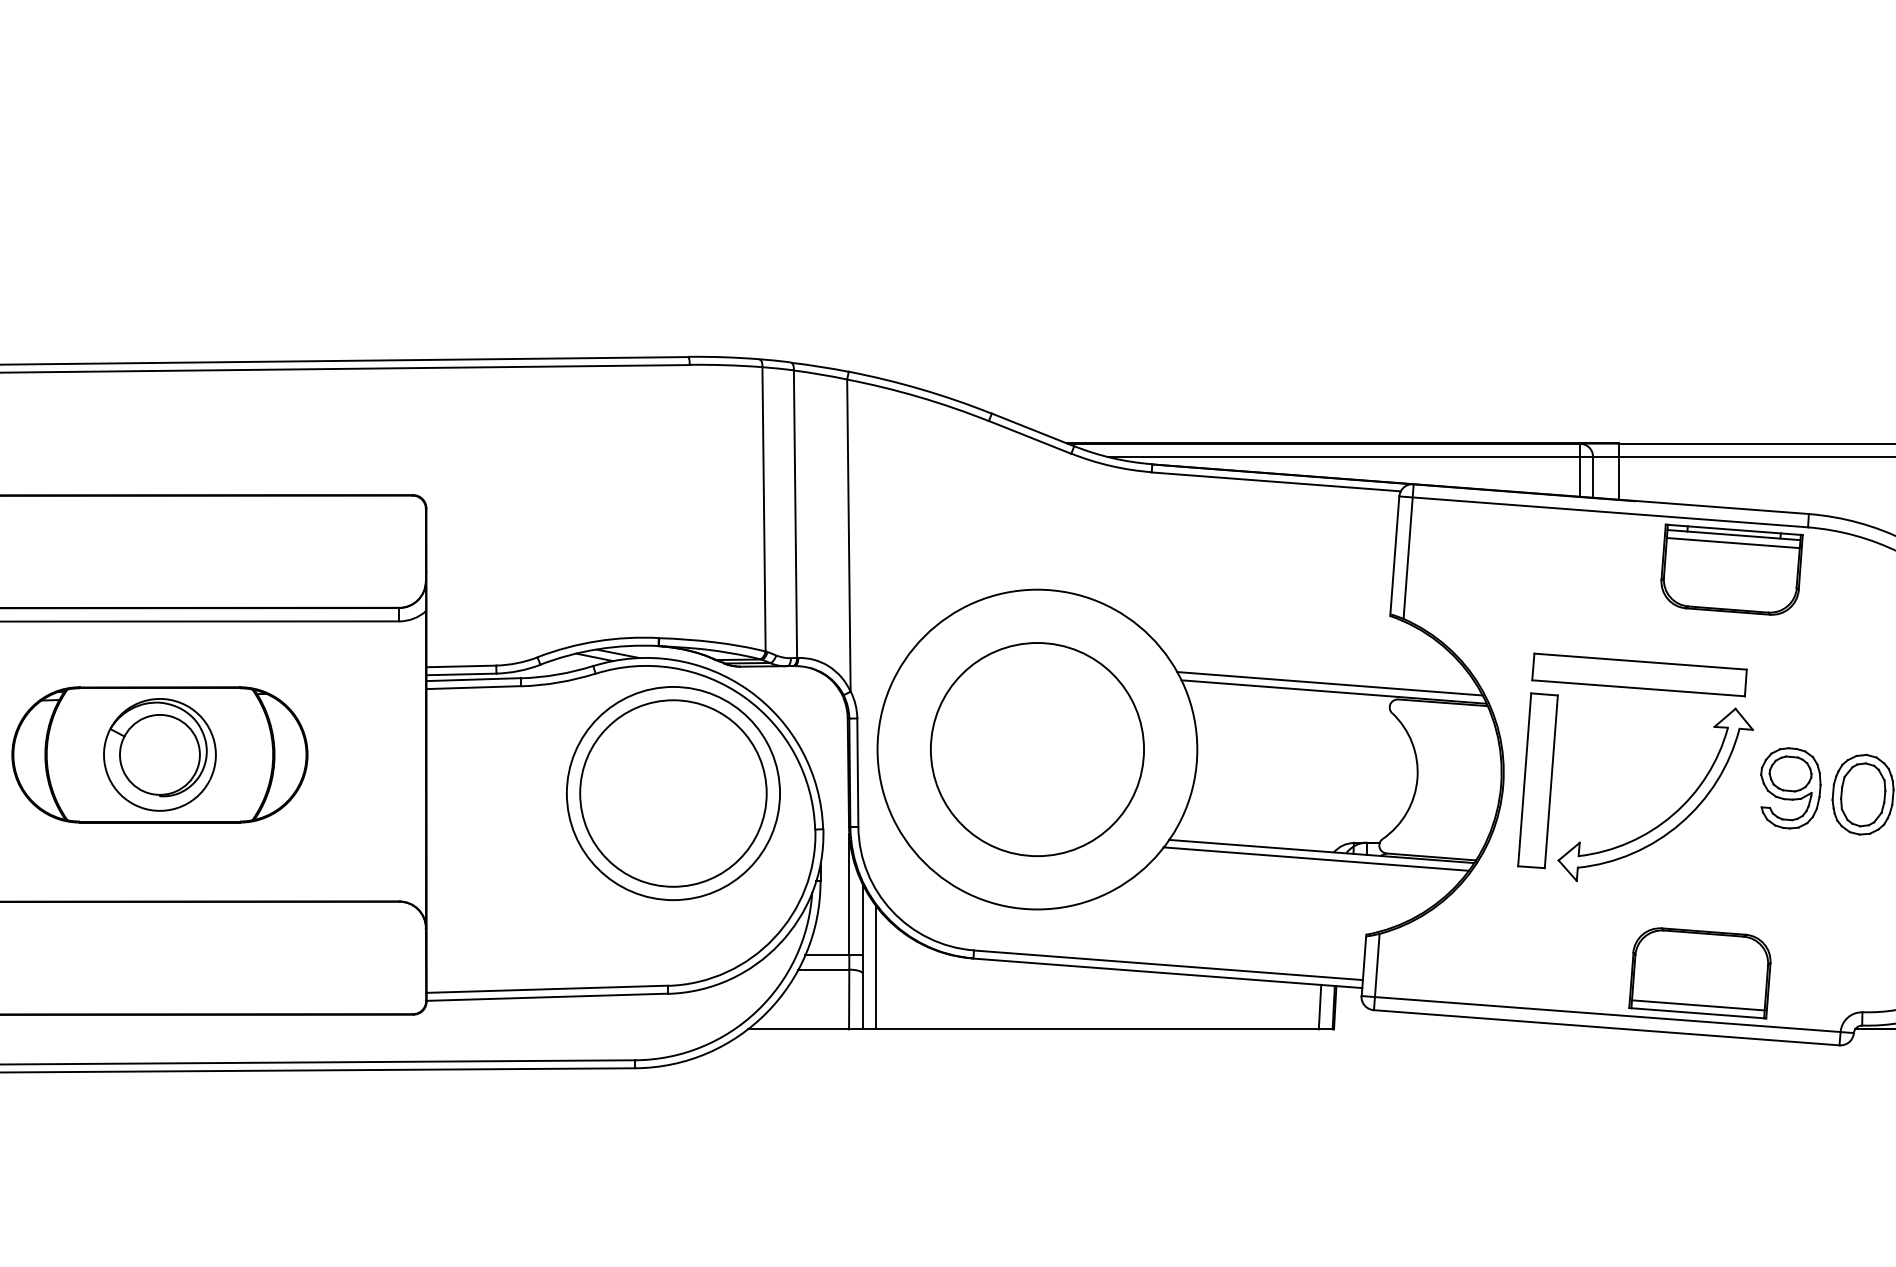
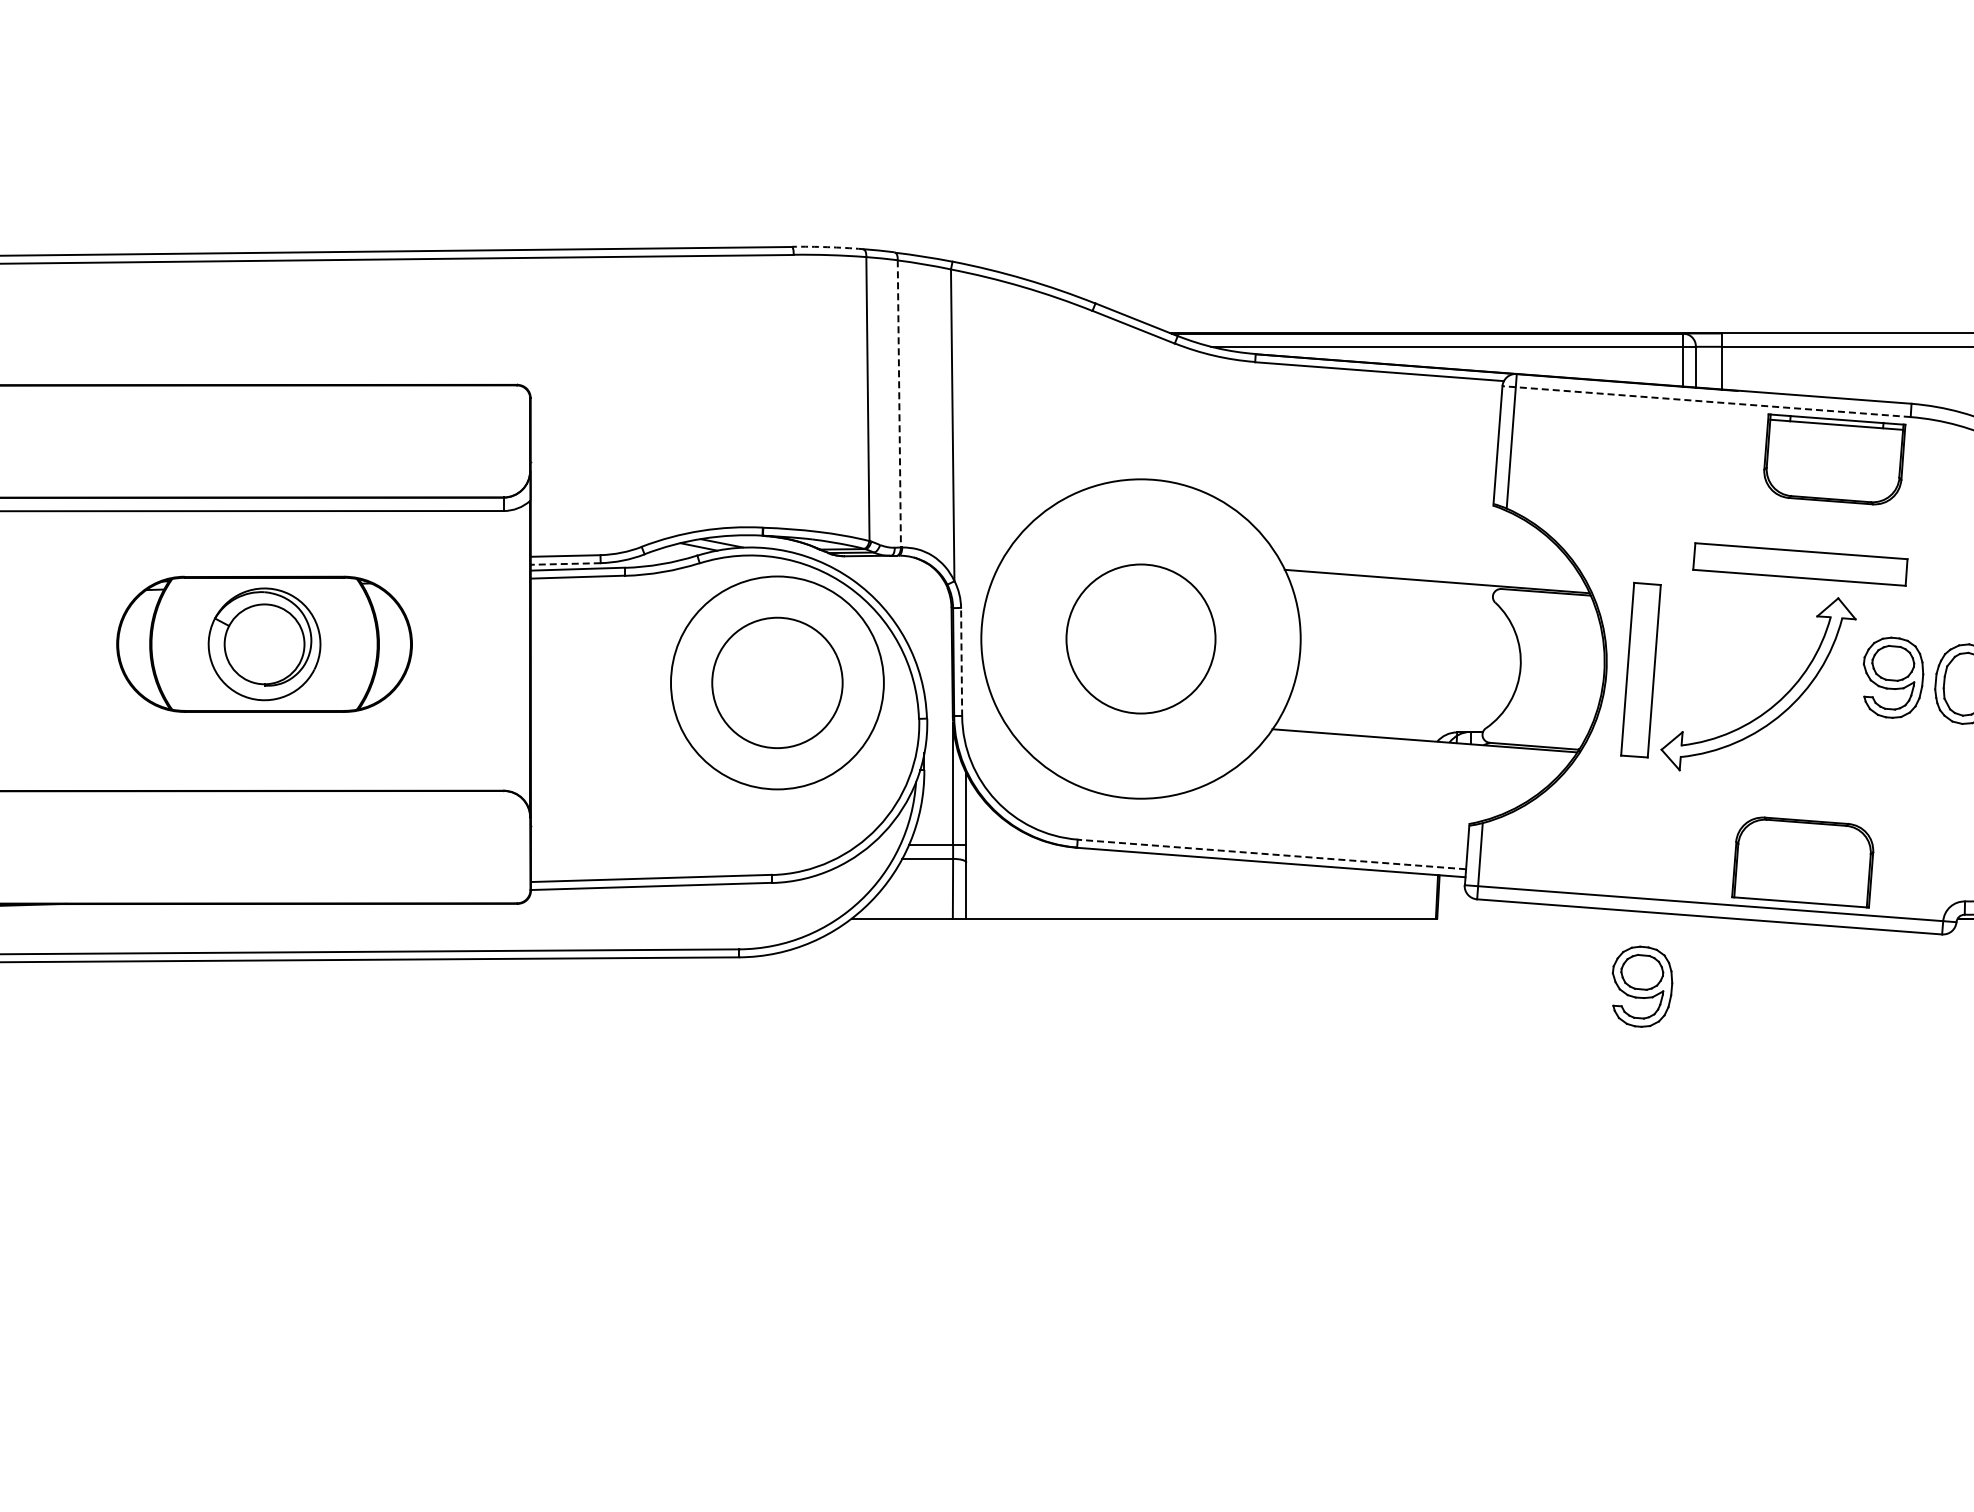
arc: (723, 357) -> (827, 247), solid -> dashed
line: (1603, 511) -> (1706, 401), solid -> dashed
line: (795, 513) -> (899, 403), solid -> dashed
line: (1732, 542) -> (1835, 432), removed
line: (461, 674) -> (565, 564), solid -> dashed
part: (1639, 674) -> (1800, 564), moved
line: (1329, 683) -> (1432, 573), removed
circle: (1036, 749) -> (1140, 638), size x0.7
line: (857, 772) -> (961, 661), solid -> dashed
circle: (673, 793) -> (777, 682), size x0.7
line: (1316, 859) -> (1419, 748), removed
line: (1168, 965) -> (1271, 854), solid -> dashed
line: (875, 967) -> (979, 856), removed
line: (1697, 1005) -> (1800, 894), removed
line: (1320, 1007) -> (1423, 896), removed
part: (1539, 1097) -> (1642, 986), added

